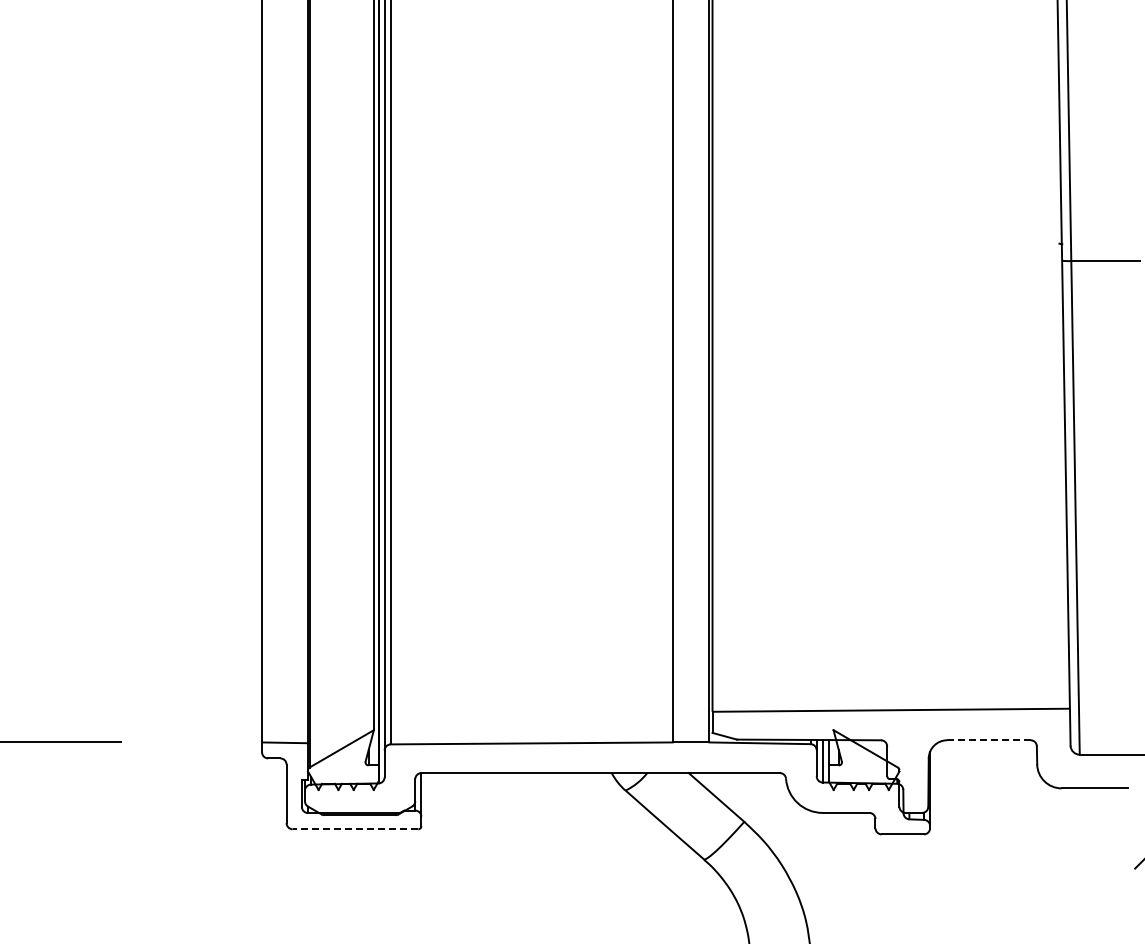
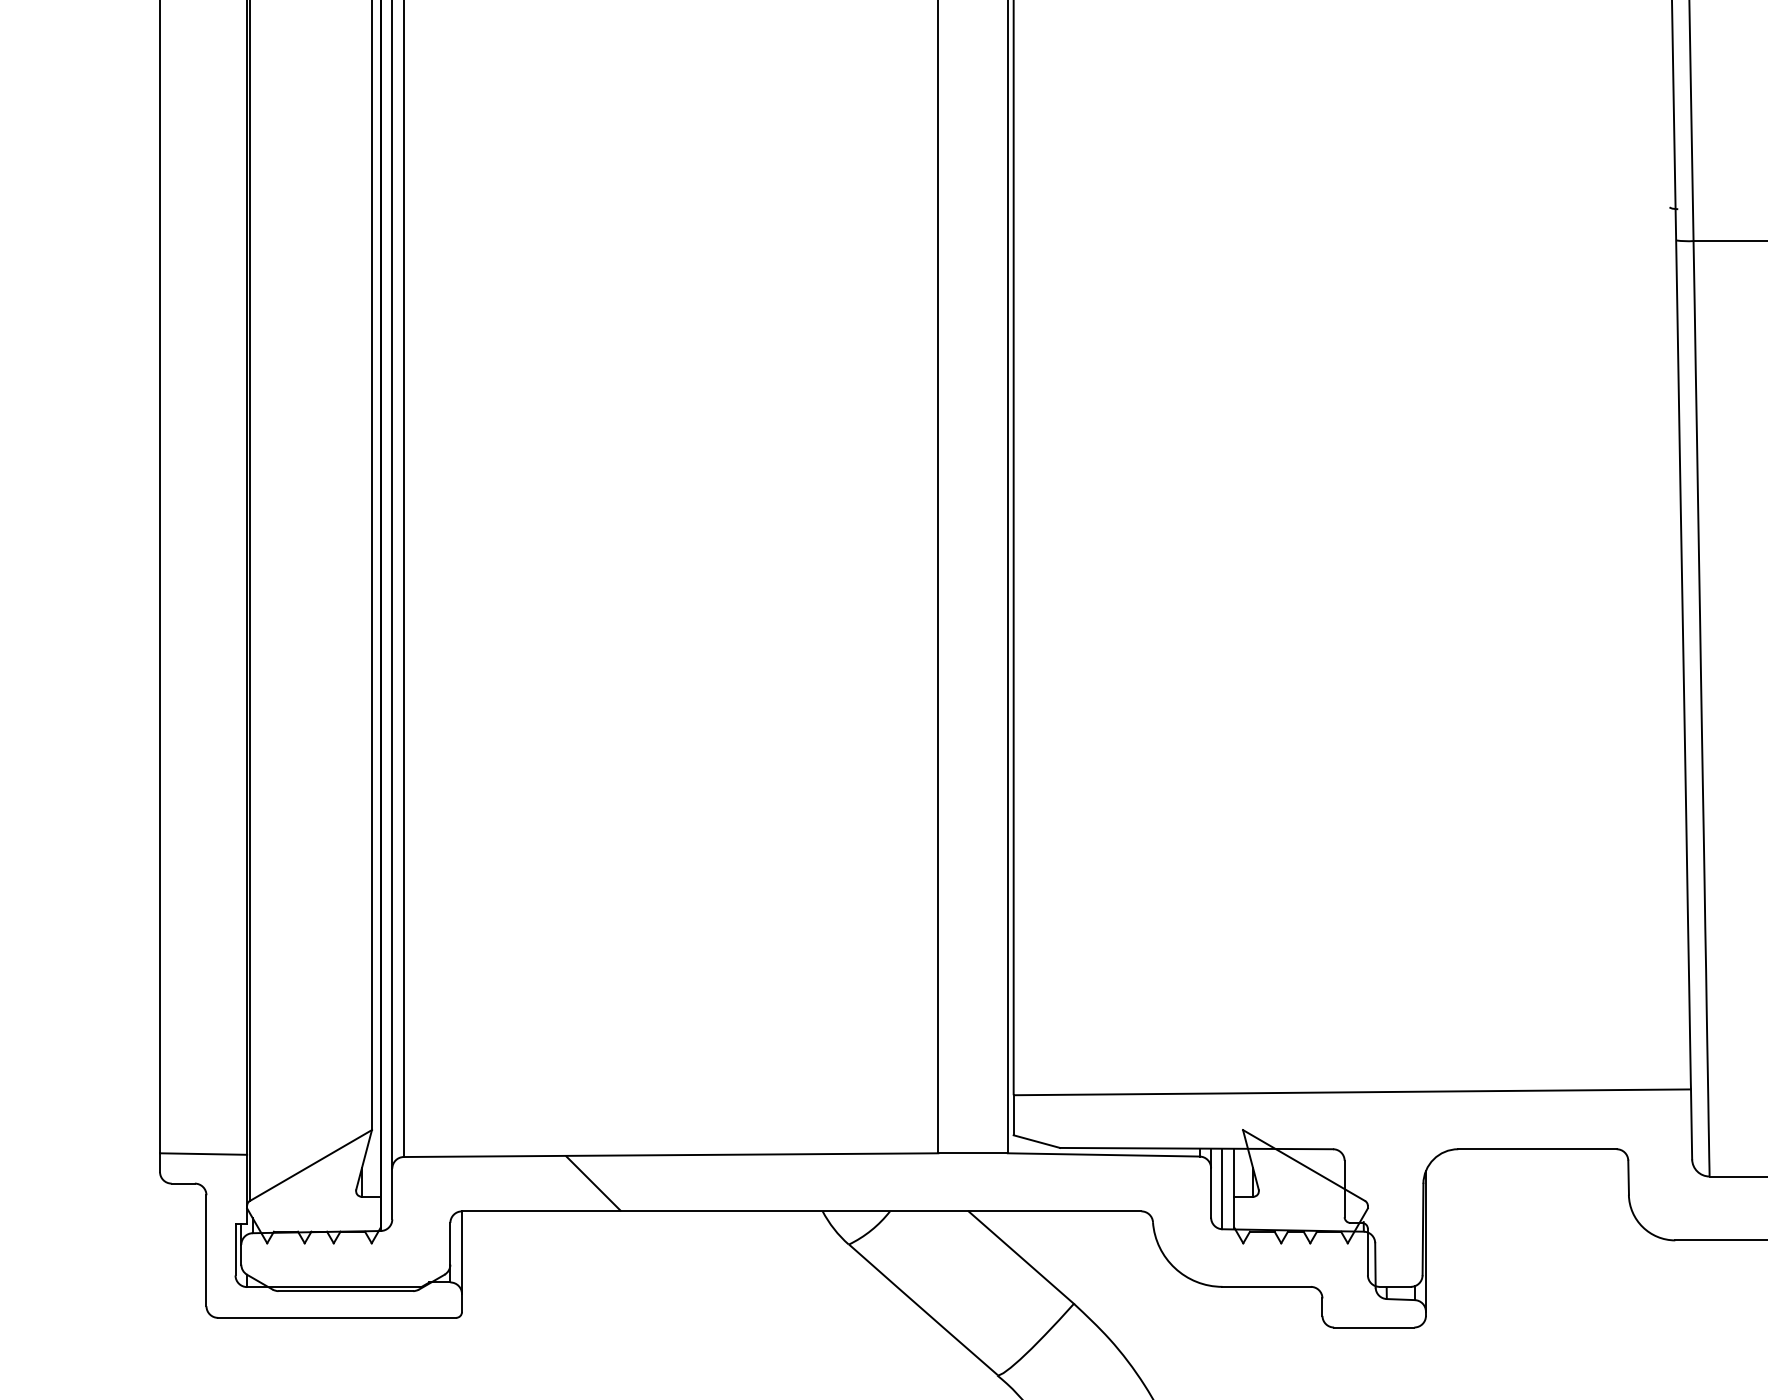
line: (988, 740) -> (1536, 1149), dashed -> solid
hatch: (490, 758) -> (592, 1183), added
line: (355, 829) -> (337, 1318), dashed -> solid

